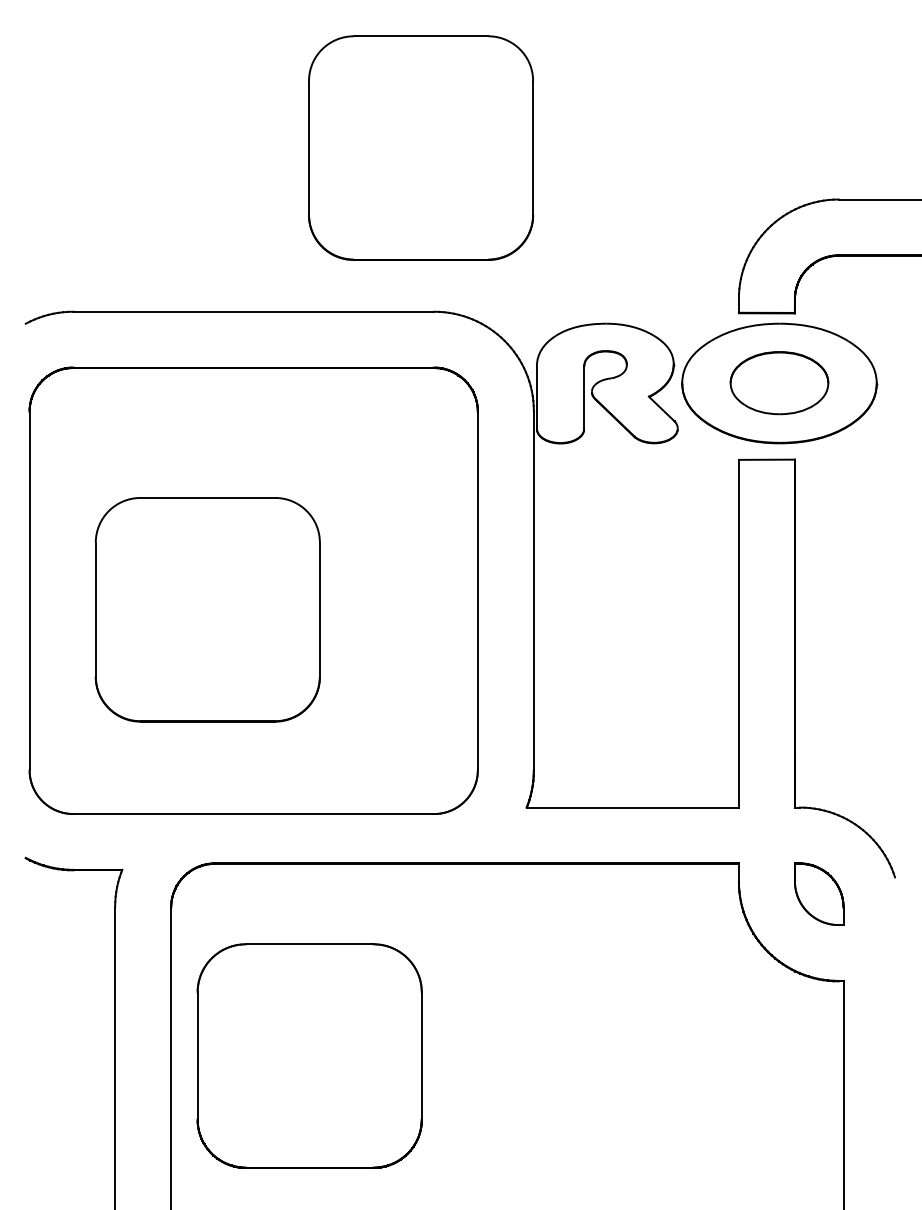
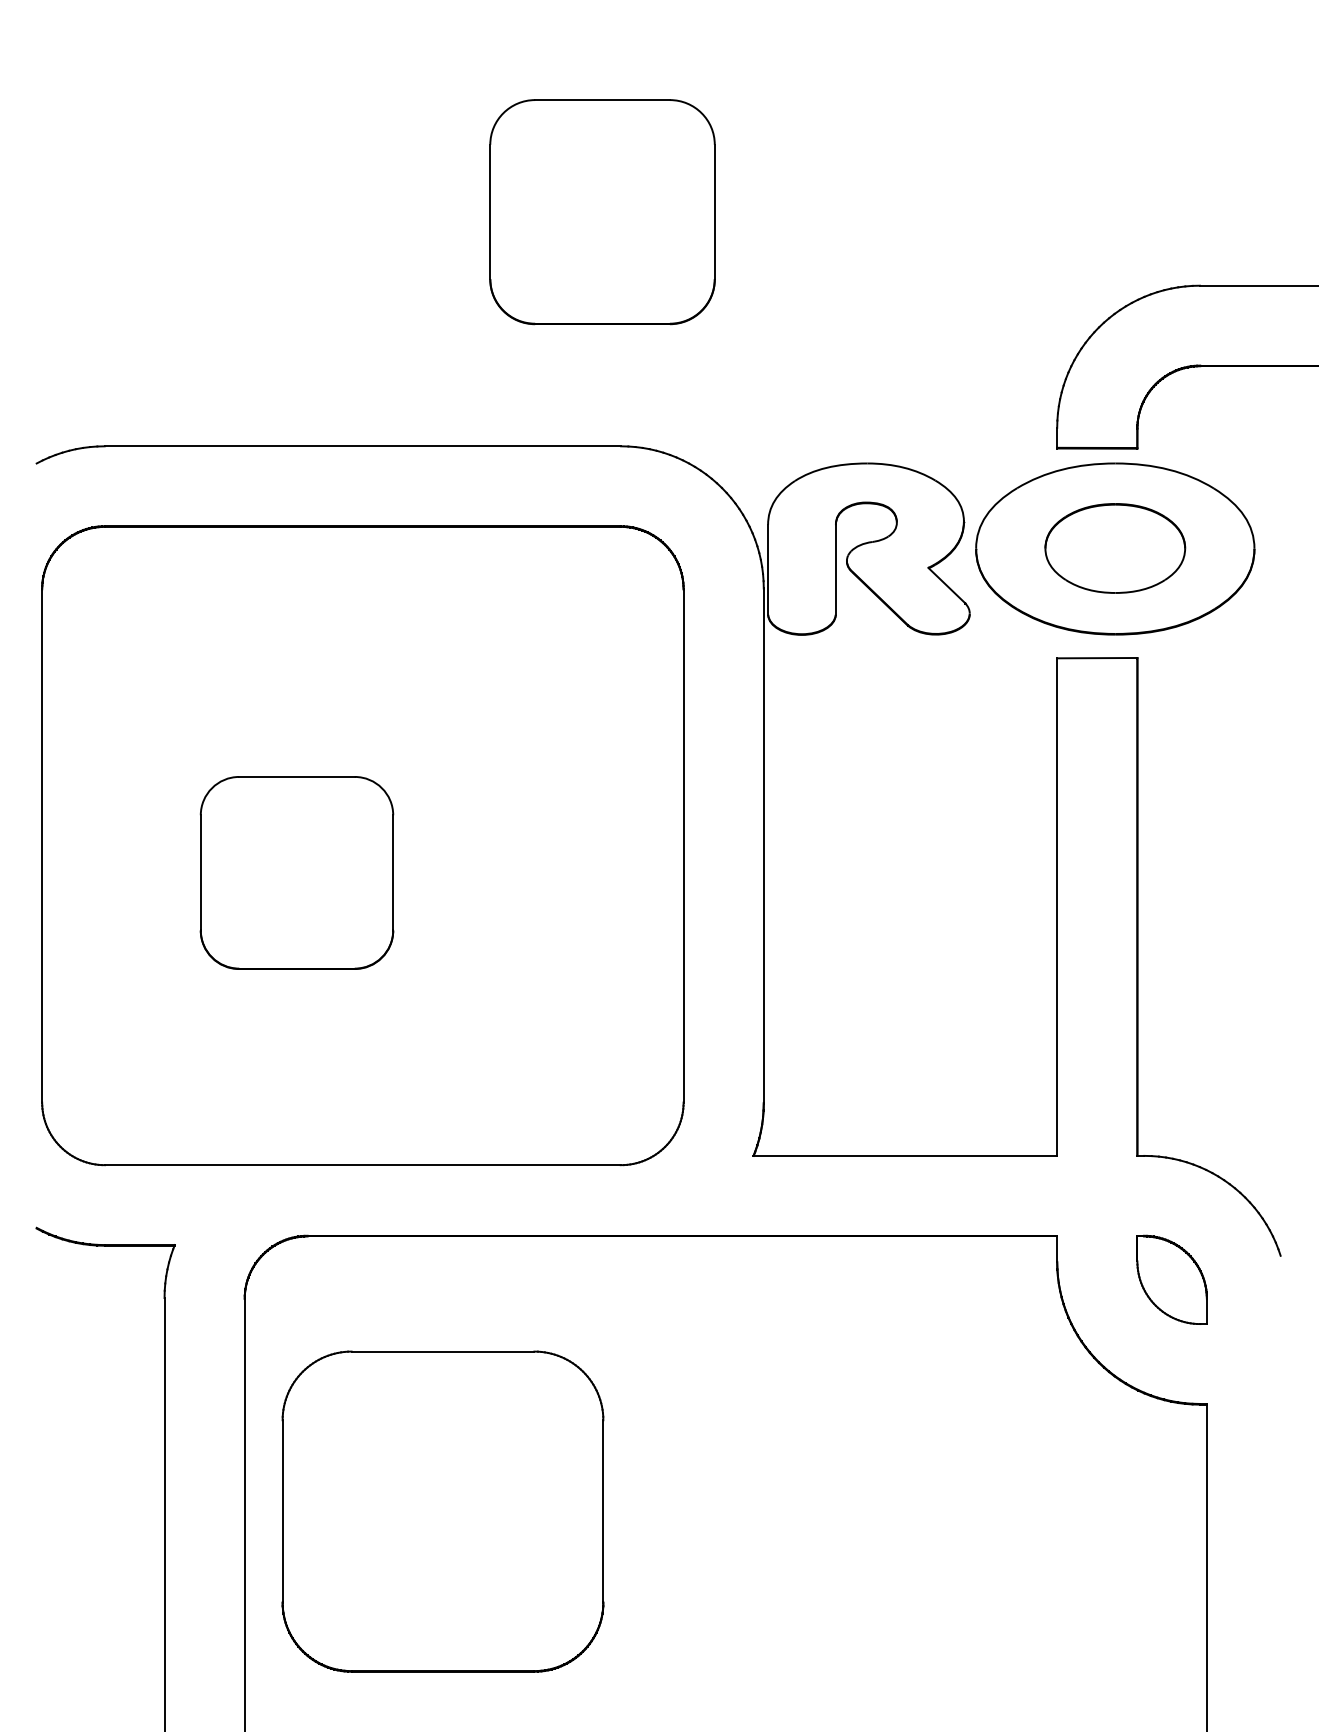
part: (421, 147) -> (602, 211), size x0.7
part: (207, 609) -> (296, 872), size x0.6

